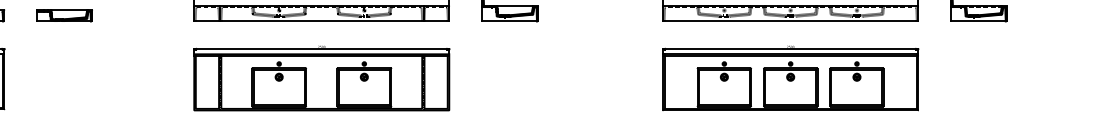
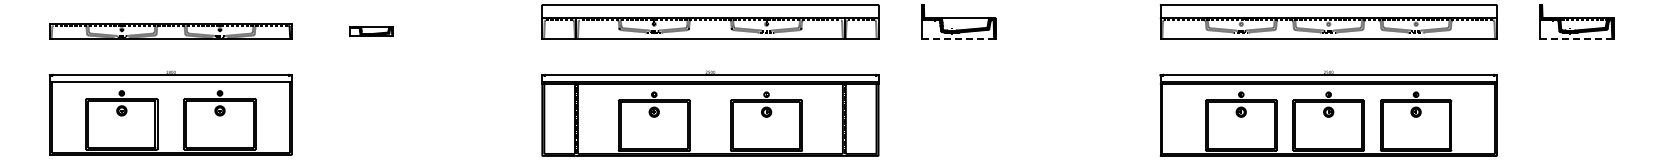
part: (64, 16) -> (371, 31), size x0.6
line: (509, 21) -> (958, 38), solid -> dashed
line: (978, 21) -> (1576, 38), solid -> dashed

